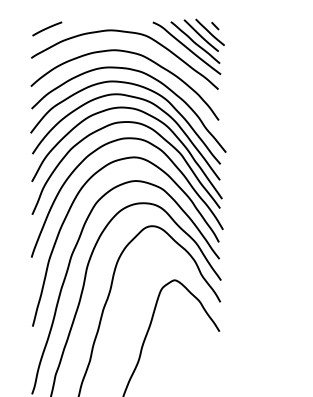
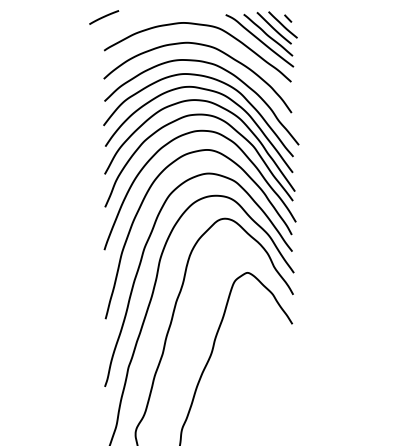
line: (47, 28) -> (104, 17), moved

